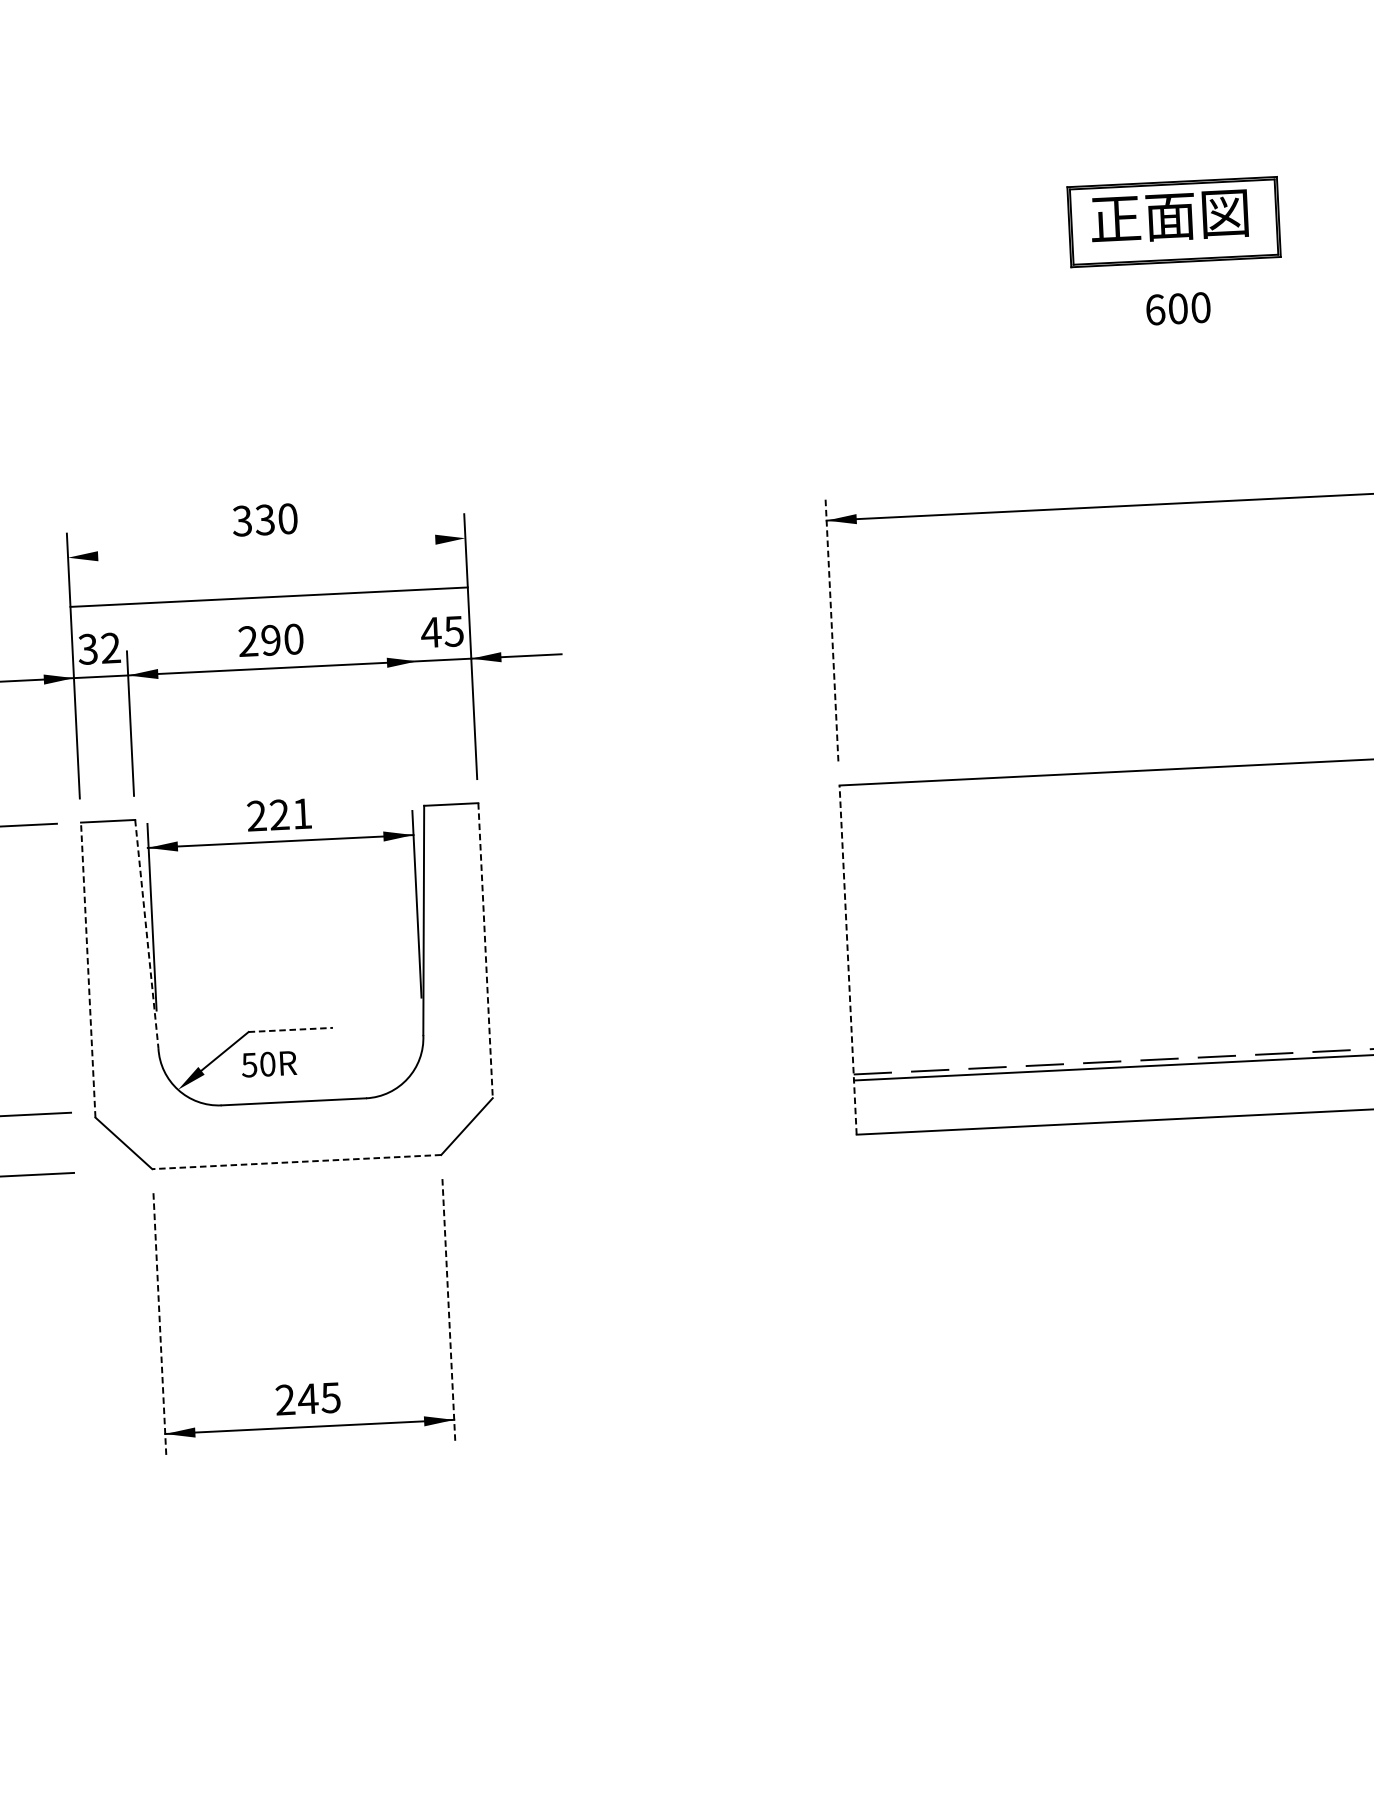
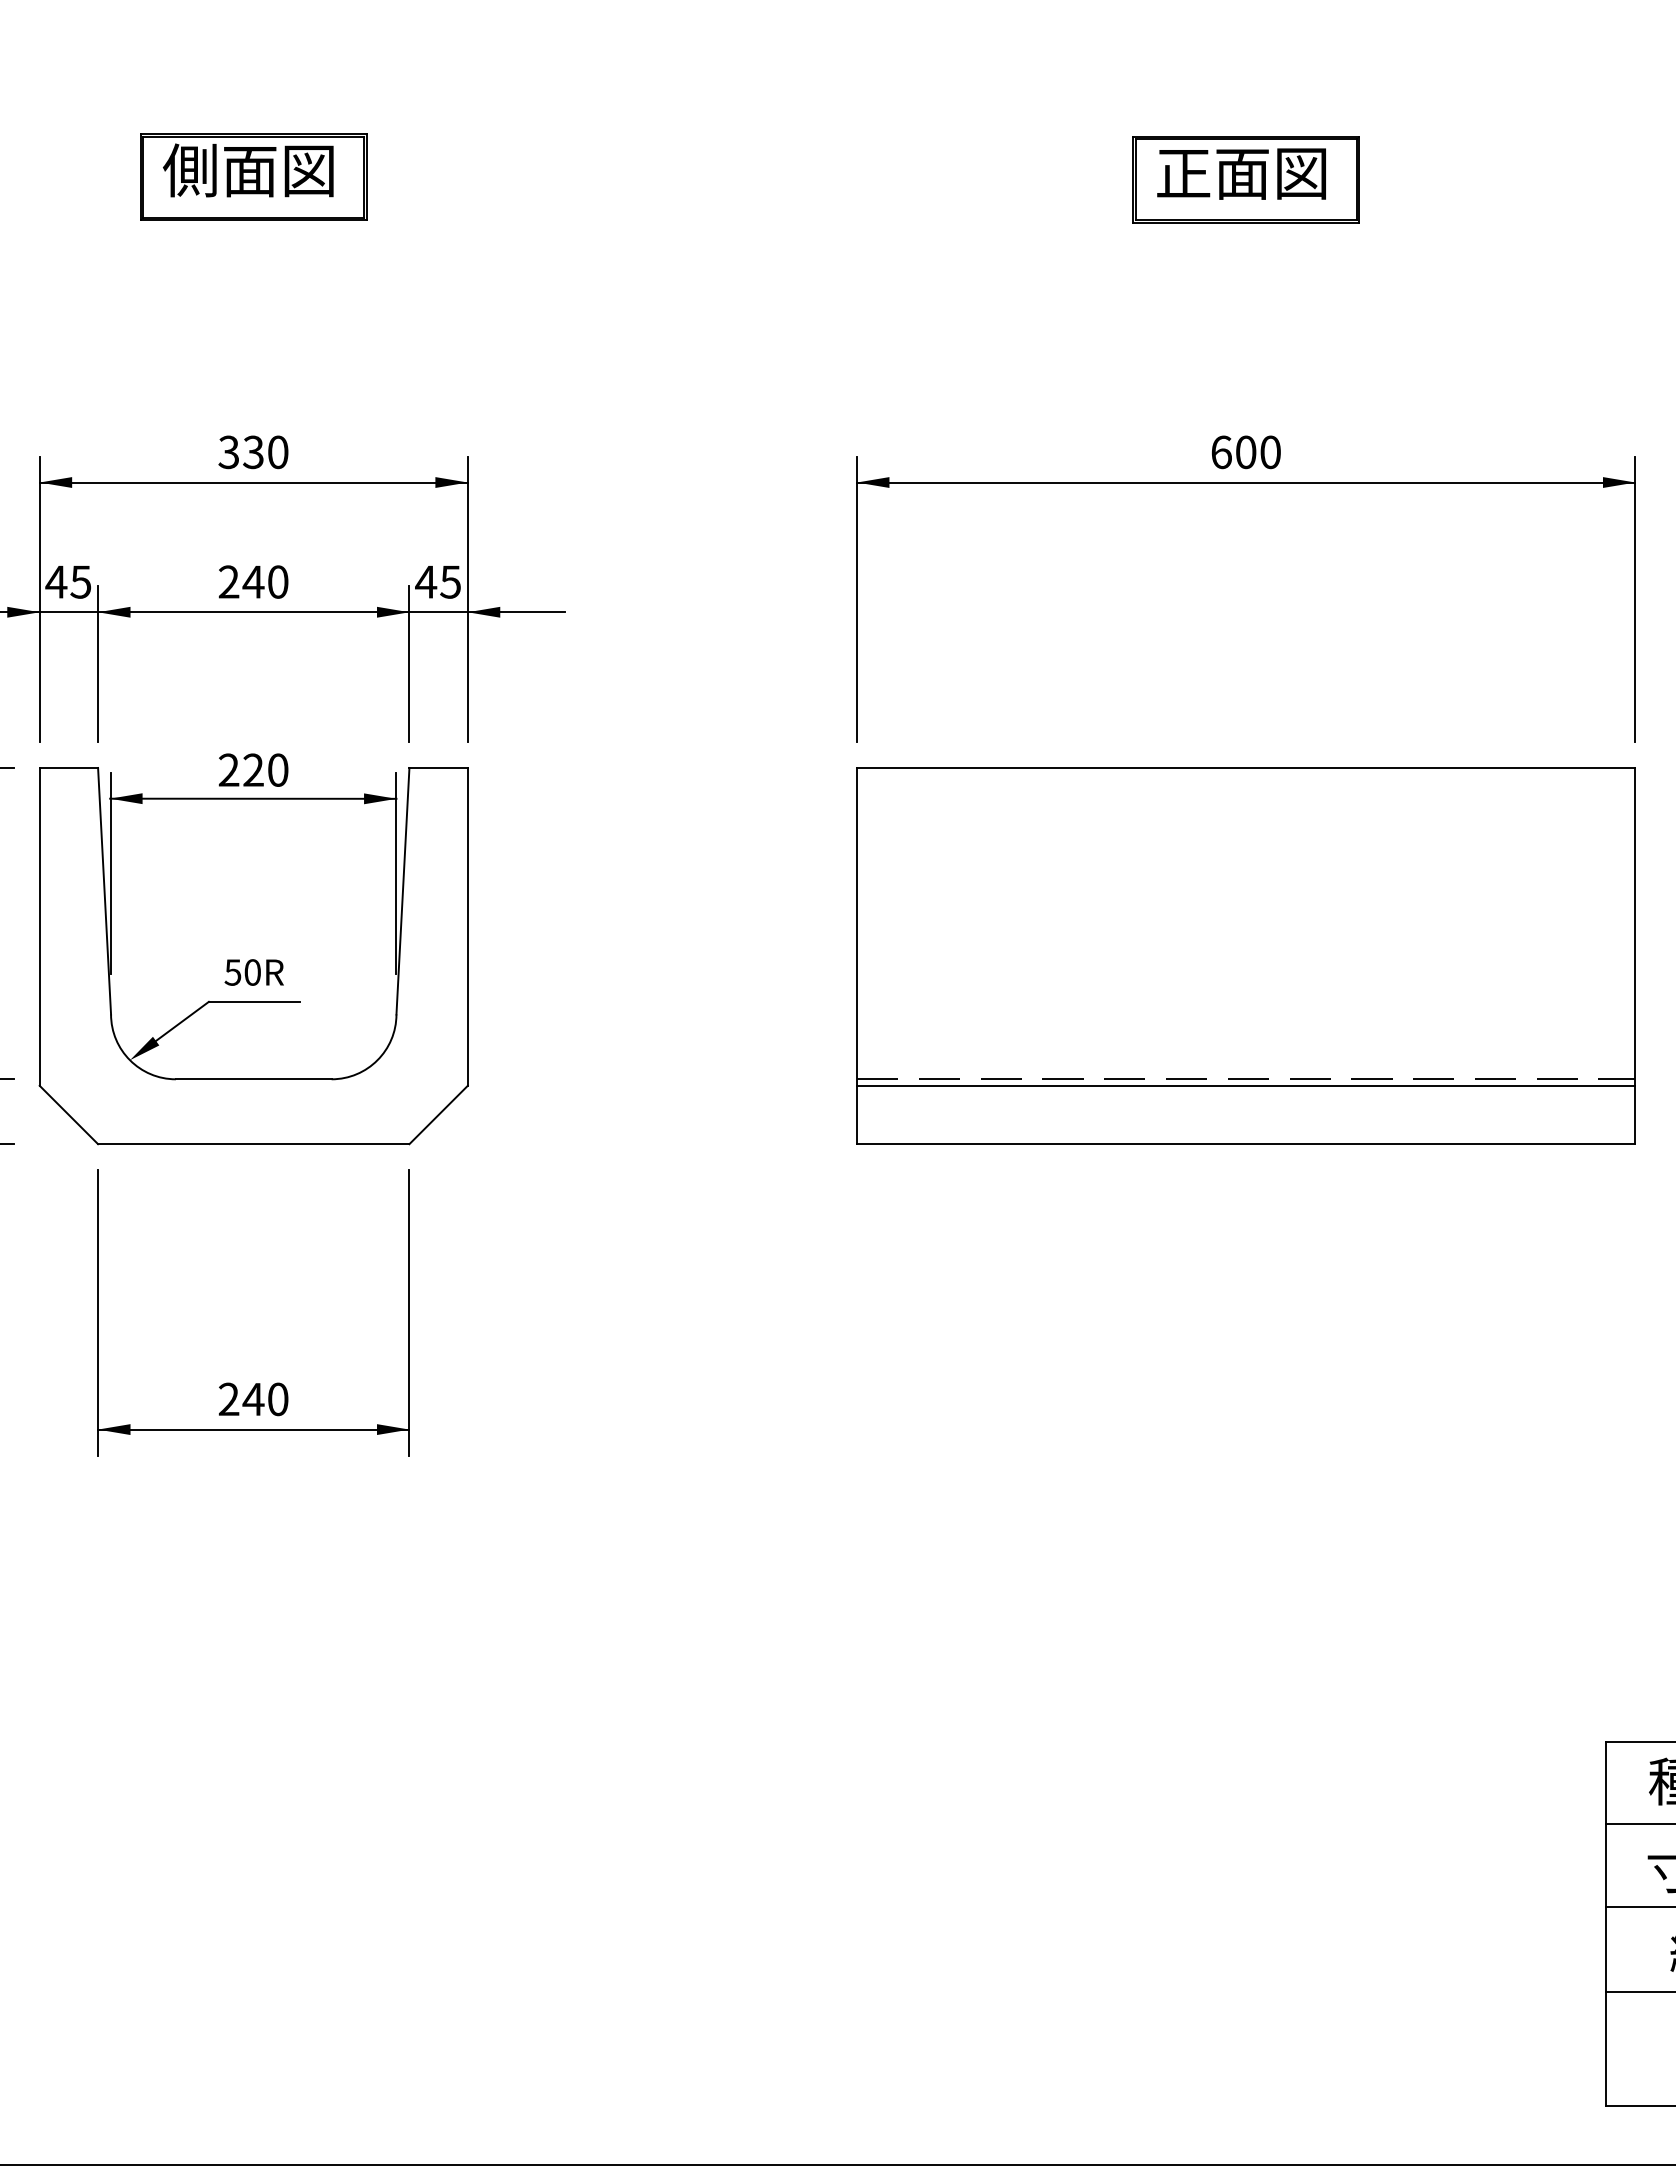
part: (252, 263) -> (253, 176), added
text: (1178, 308) -> (1246, 452), moved
line: (268, 597) -> (253, 482), moved
line: (832, 629) -> (857, 599), dashed -> solid
text: (270, 639) -> (253, 581), 290 -> 240
text: (99, 648) -> (68, 581), 32 -> 45
line: (419, 709) -> (409, 664), added
text: (302, 813) -> (278, 769), 221 -> 220
line: (146, 934) -> (104, 891), dashed -> solid
line: (485, 950) -> (467, 926), dashed -> solid
line: (848, 959) -> (857, 955), dashed -> solid
line: (88, 969) -> (39, 926), dashed -> solid
line: (290, 1029) -> (254, 1001), dashed -> solid
text: (268, 1064) -> (253, 972), moved
line: (296, 1162) -> (253, 1144), dashed -> solid
line: (448, 1311) -> (409, 1312), dashed -> solid
line: (160, 1325) -> (98, 1312), dashed -> solid
text: (330, 1397) -> (277, 1399), 245 -> 240

